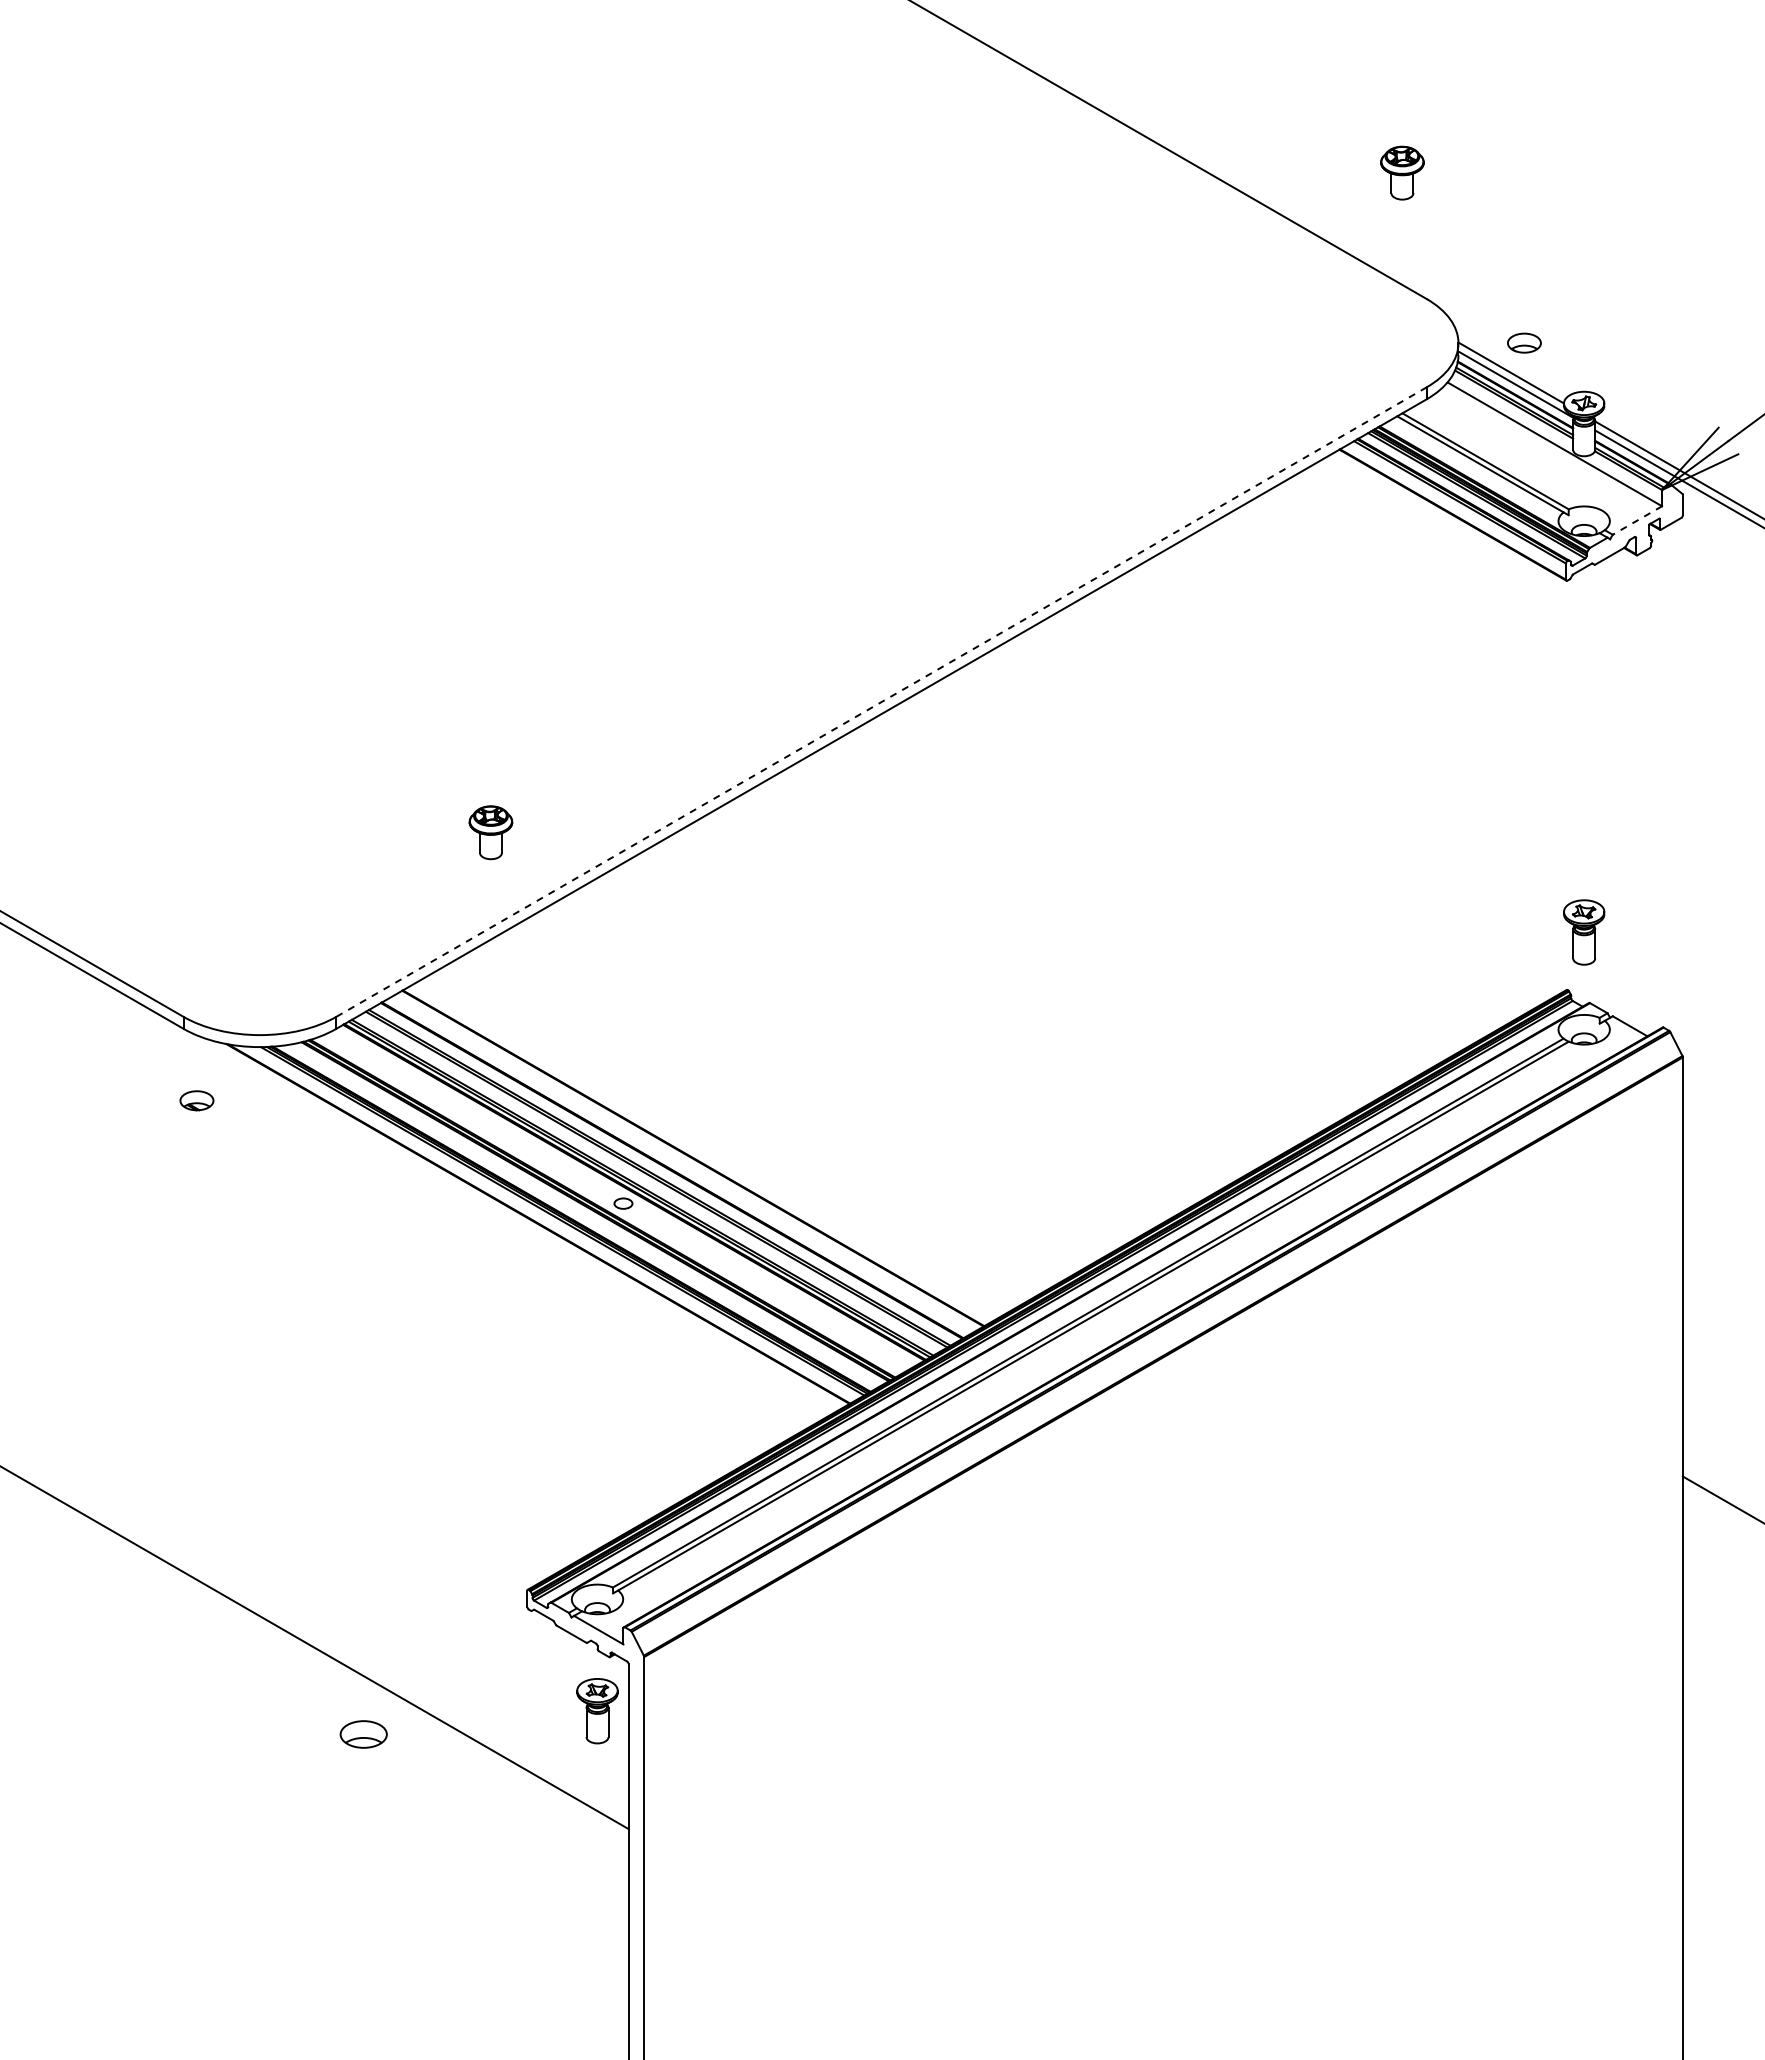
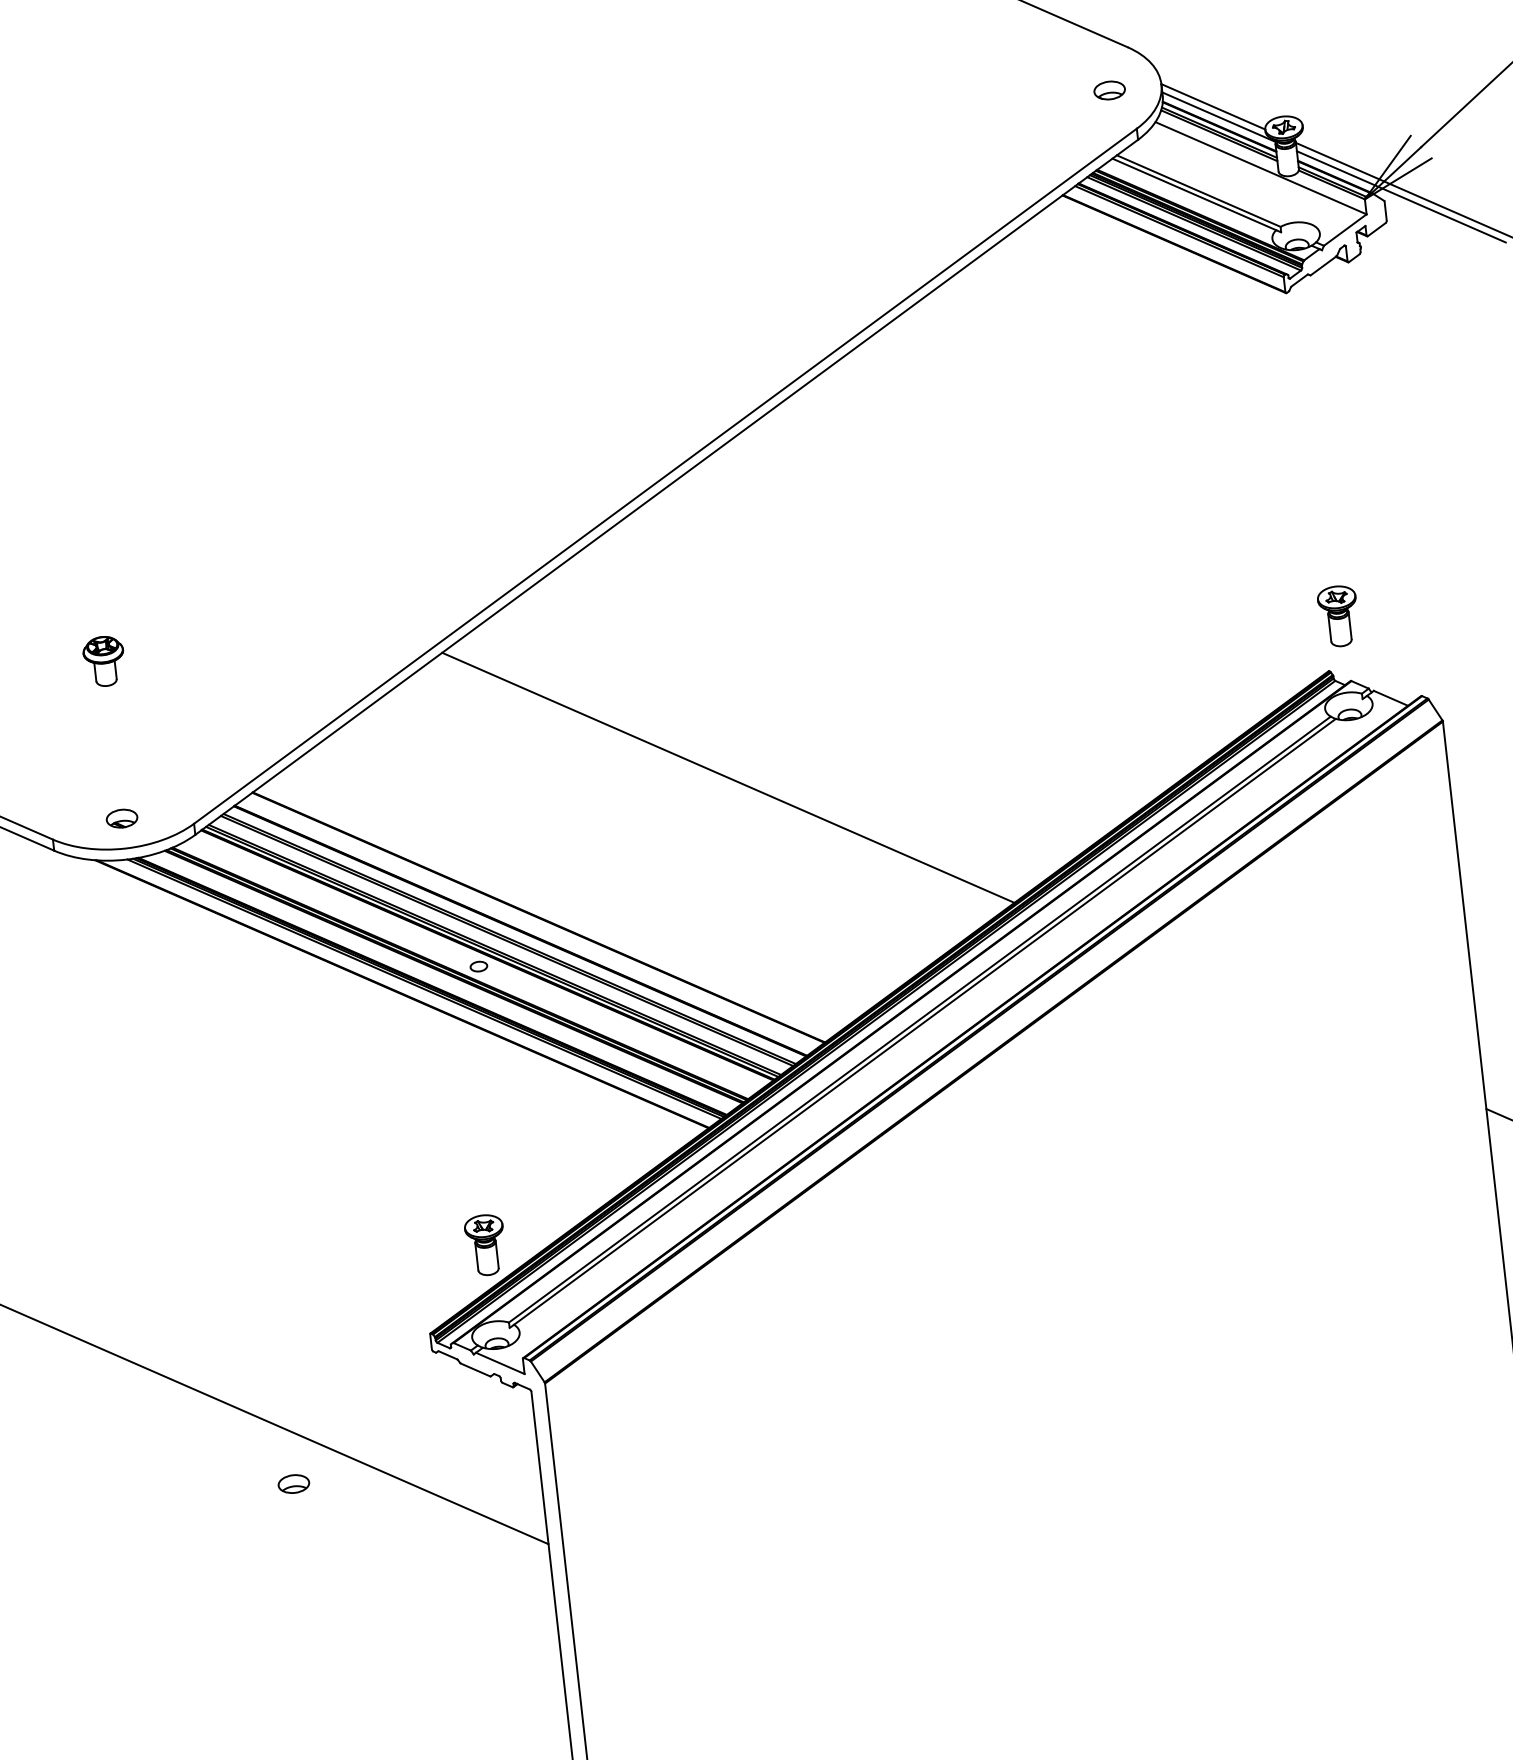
part: (1524, 342) -> (1109, 89), moved
line: (1636, 520) -> (1344, 230), dashed -> solid
line: (881, 702) -> (665, 476), dashed -> solid
part: (490, 832) -> (103, 661), moved
line: (912, 1031) -> (728, 777), added
part: (196, 1100) -> (121, 818), moved
part: (597, 1711) -> (485, 1245), moved
part: (363, 1733) -> (293, 1483), size x0.71

